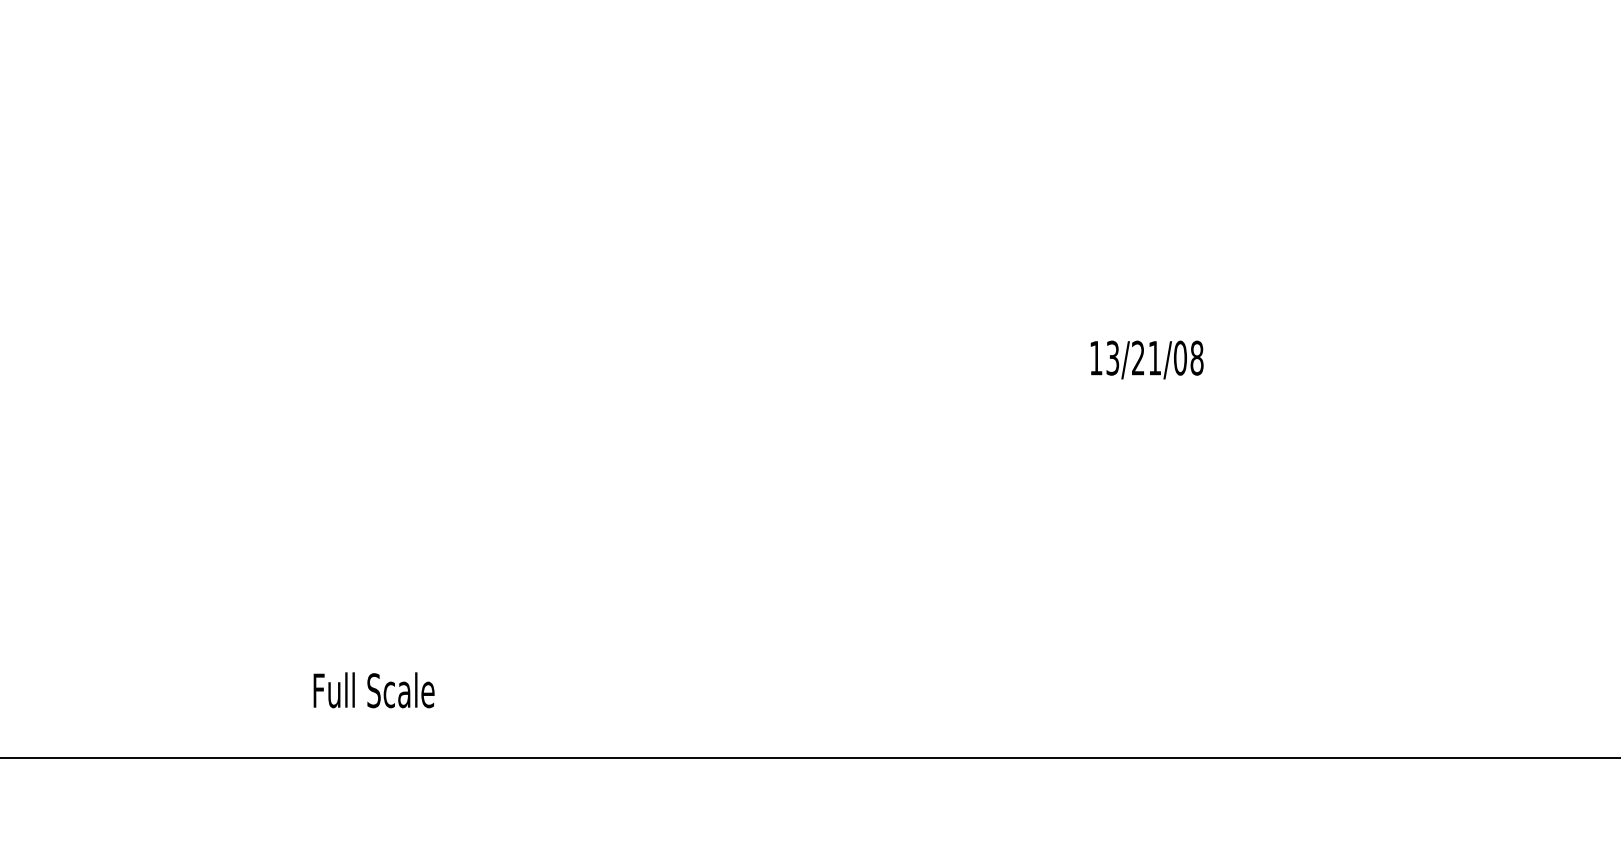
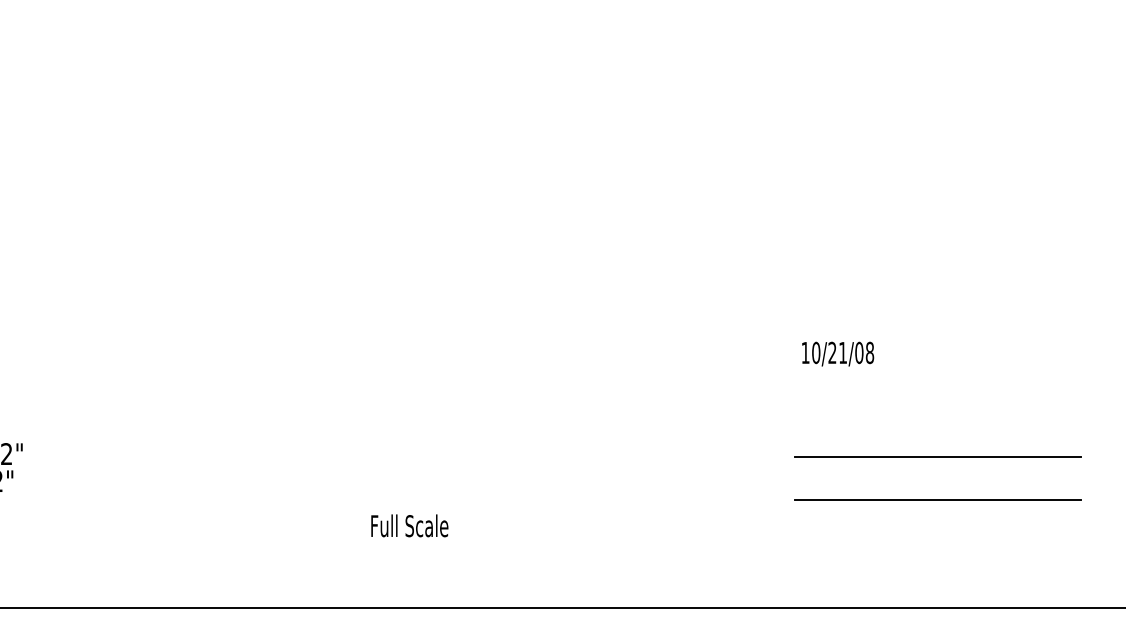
text: (1113, 357) -> (816, 352), 13/21/08 -> 10/21/08
line: (1302, 520) -> (937, 456), added
line: (1302, 587) -> (937, 499), added
text: (373, 689) -> (409, 525), moved

